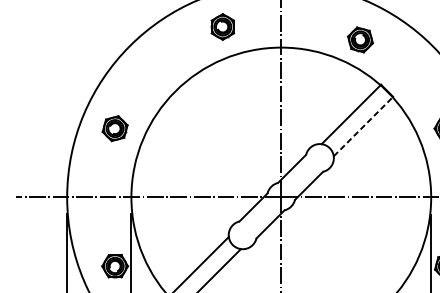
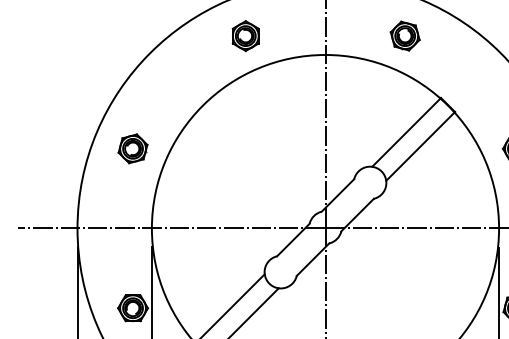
part: (222, 27) -> (245, 36), moved
part: (359, 39) -> (404, 35), moved
line: (363, 126) -> (420, 146), dashed -> solid

